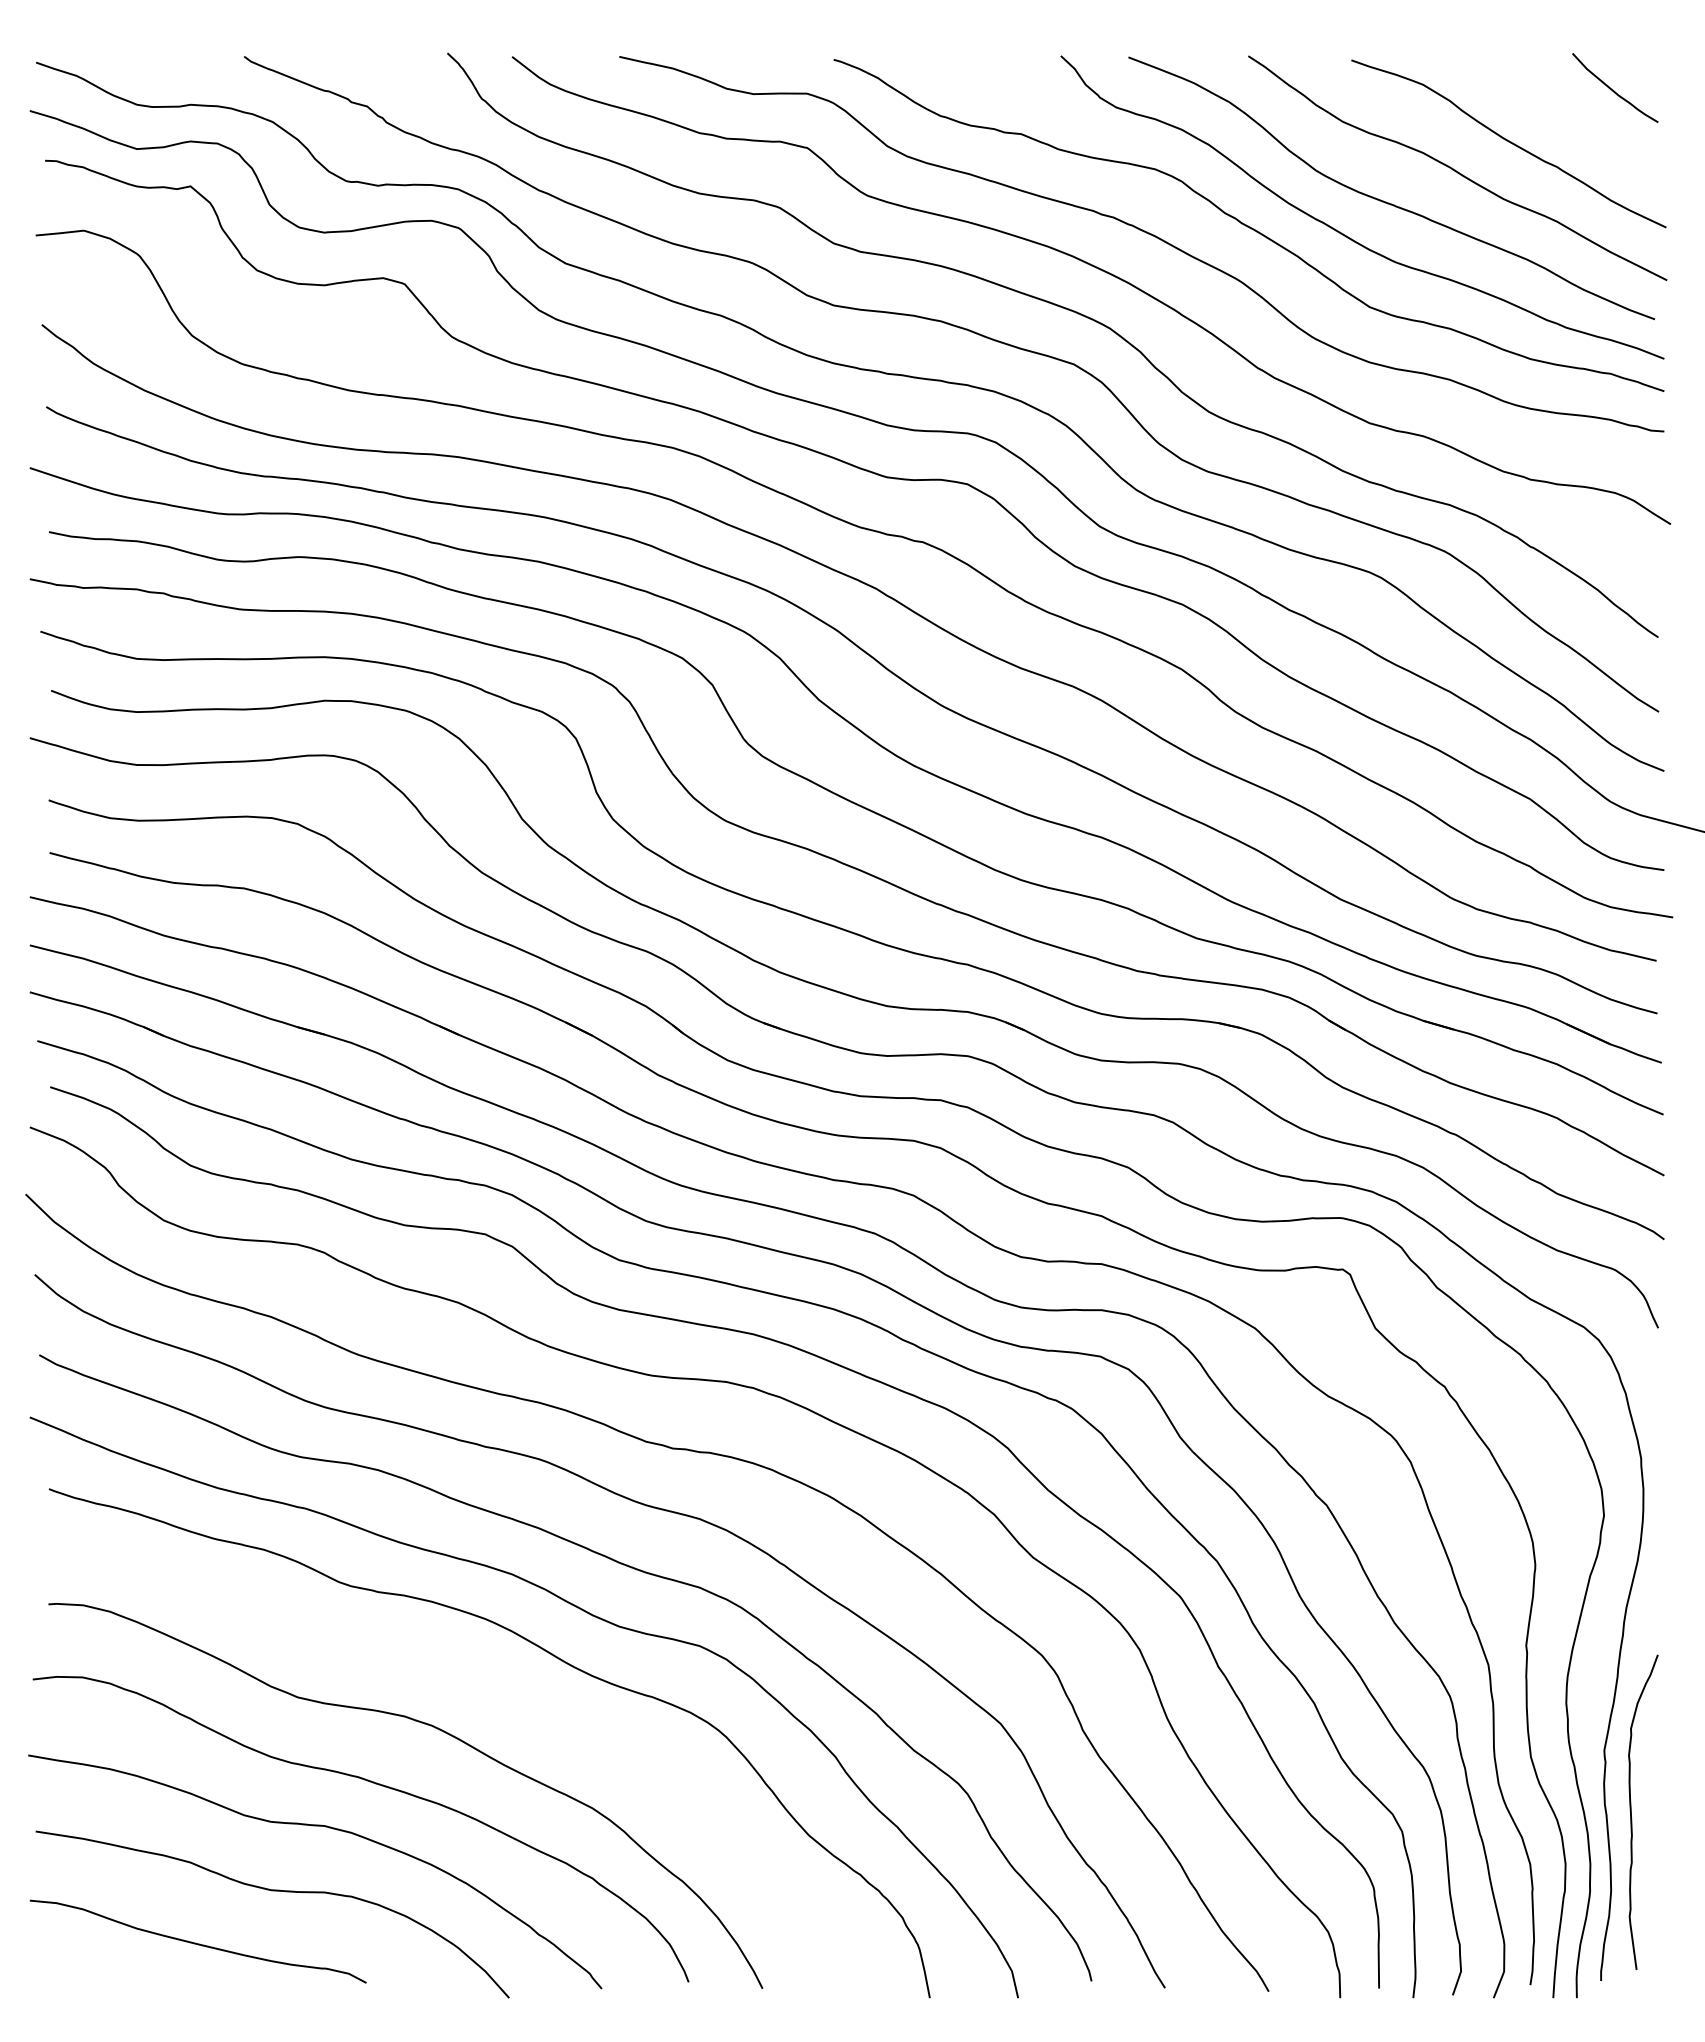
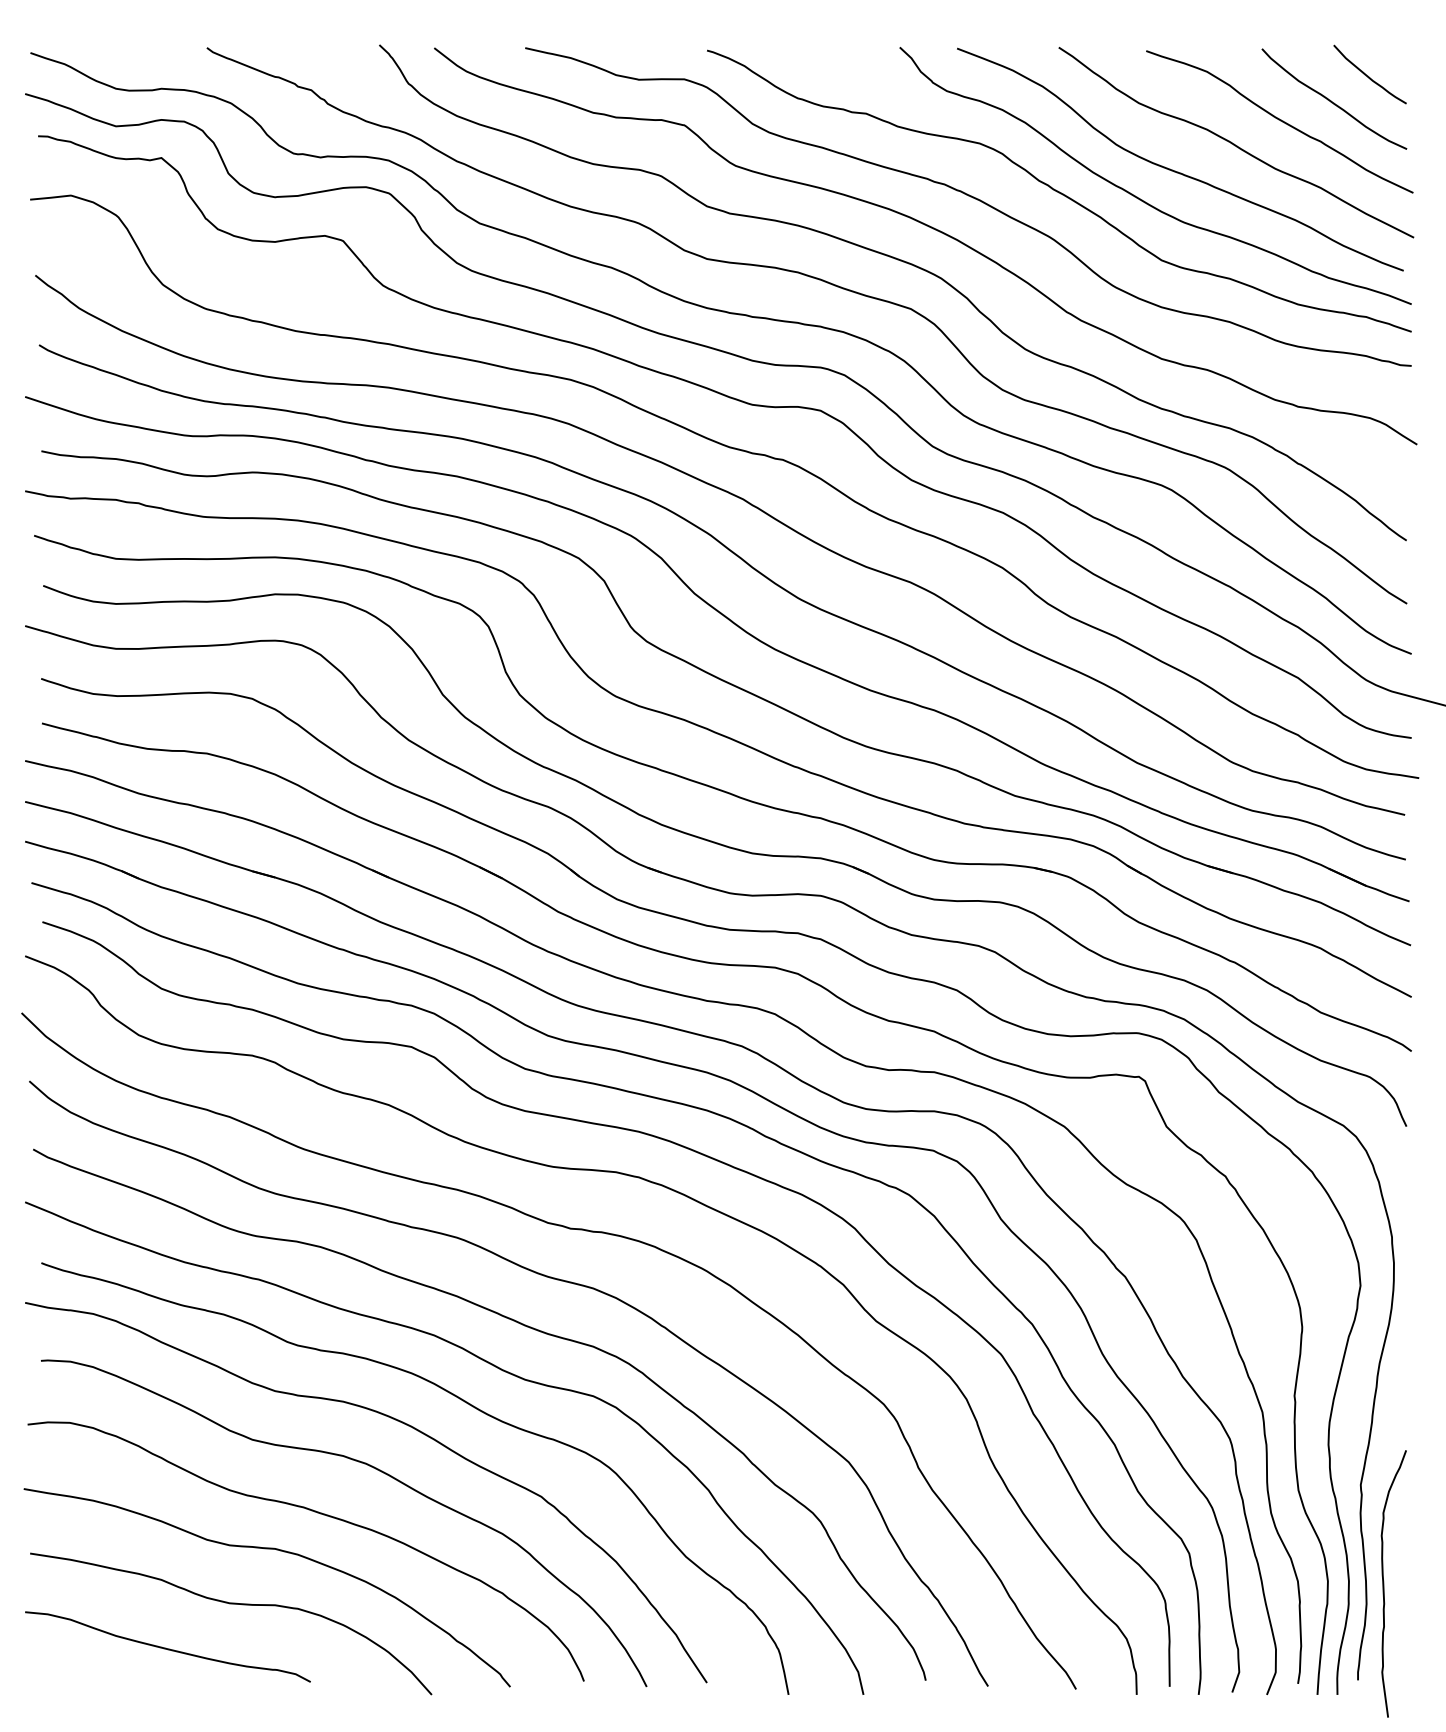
curve: (1569, 118) -> (1331, 100), added
curve: (470, 1676) -> (398, 1422), added
curve: (1631, 1811) -> (1383, 1583), moved

